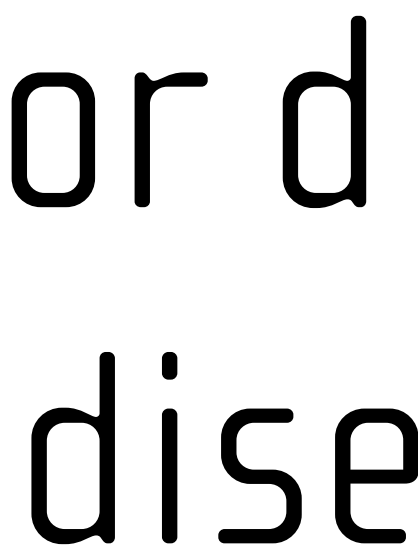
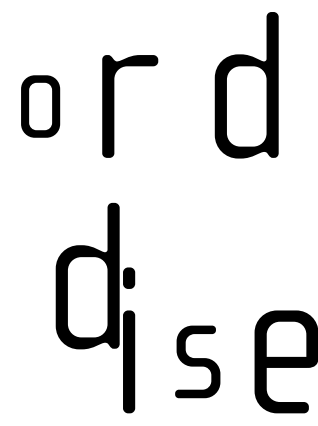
part: (52, 139) -> (40, 106), size x0.6
part: (72, 448) -> (87, 276), moved
part: (259, 475) -> (197, 361), size x0.7

